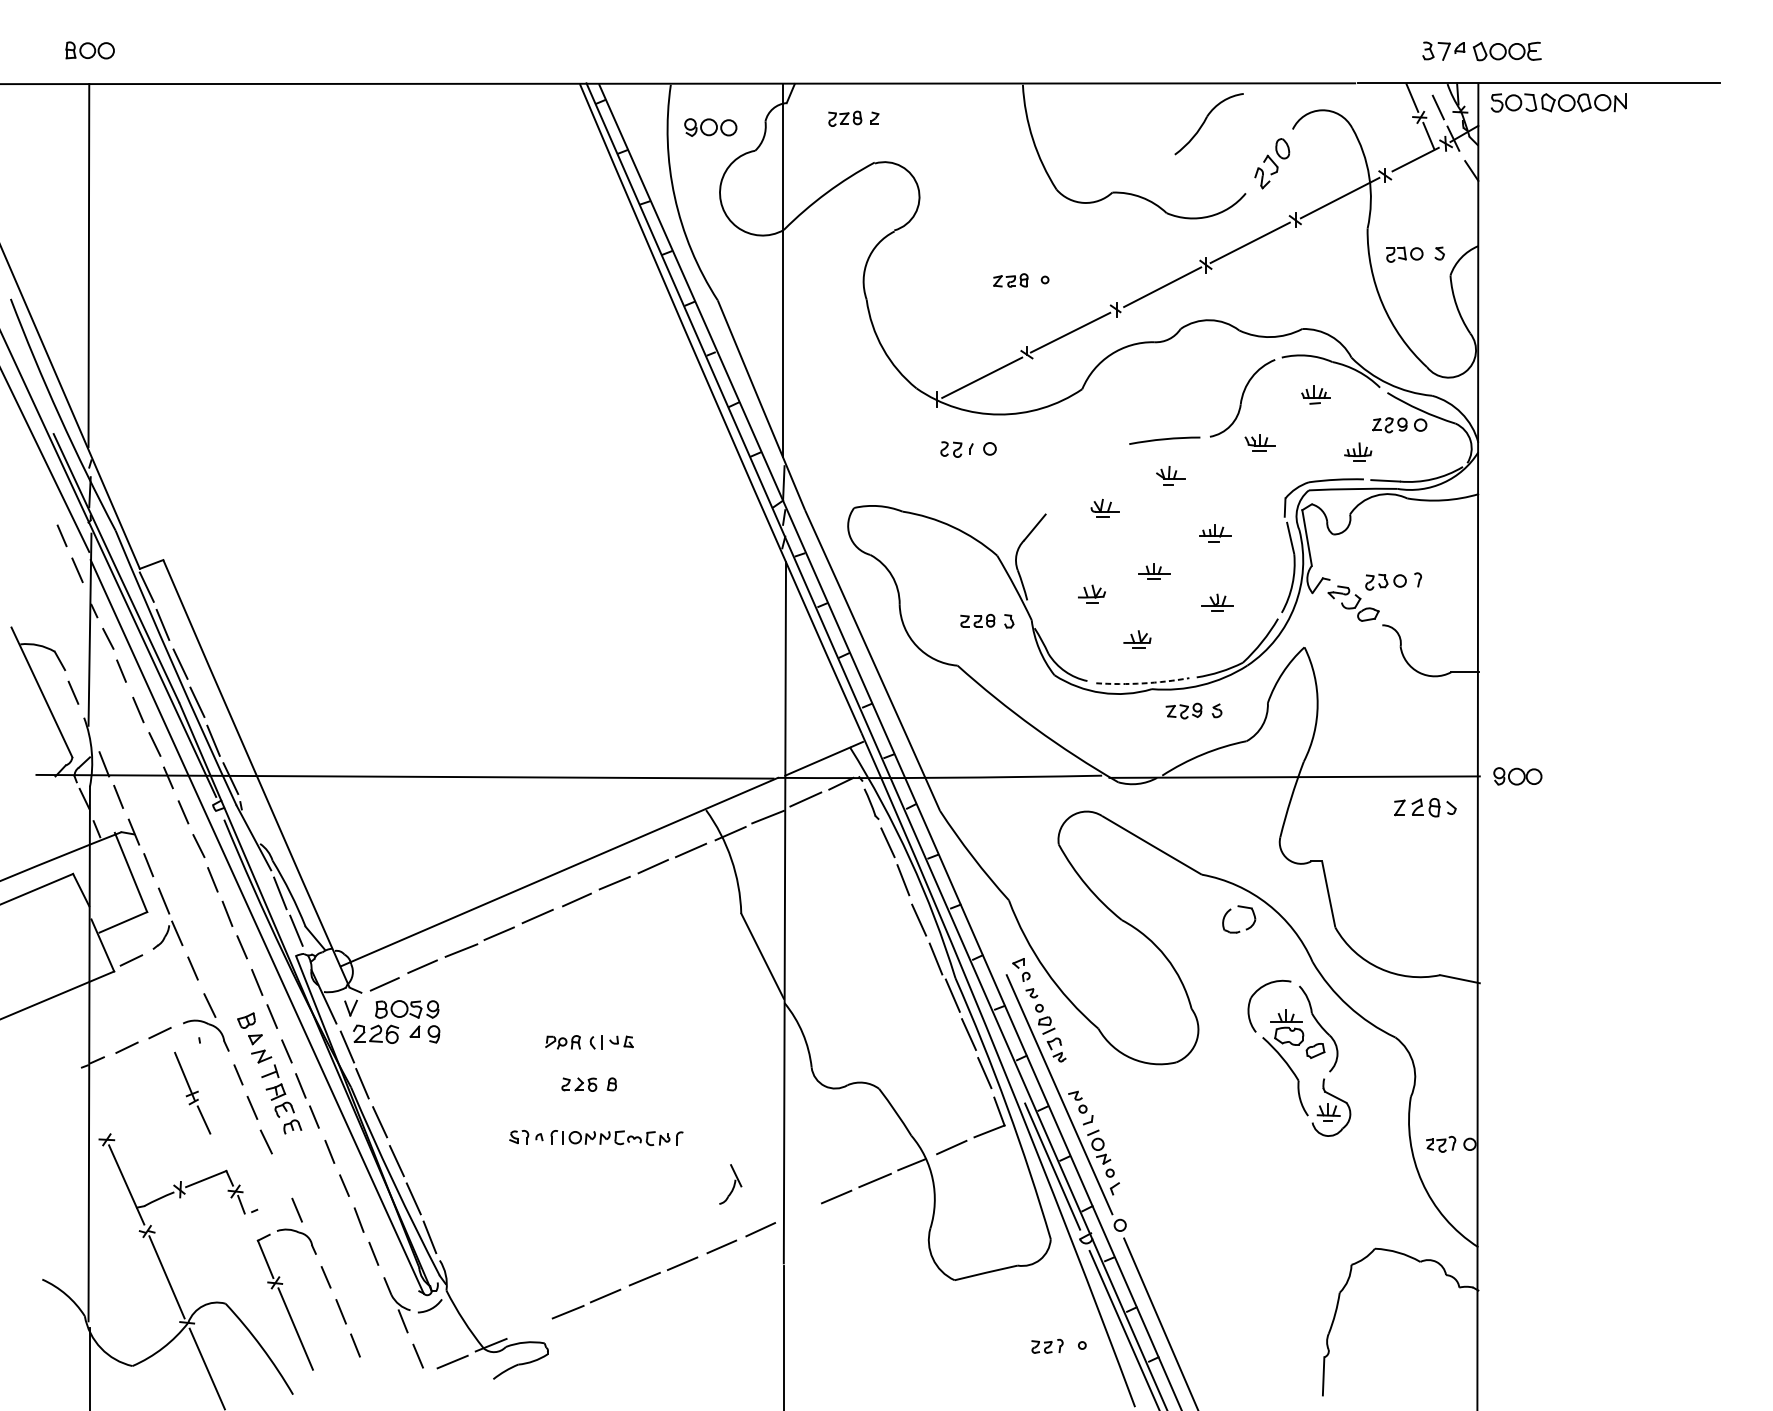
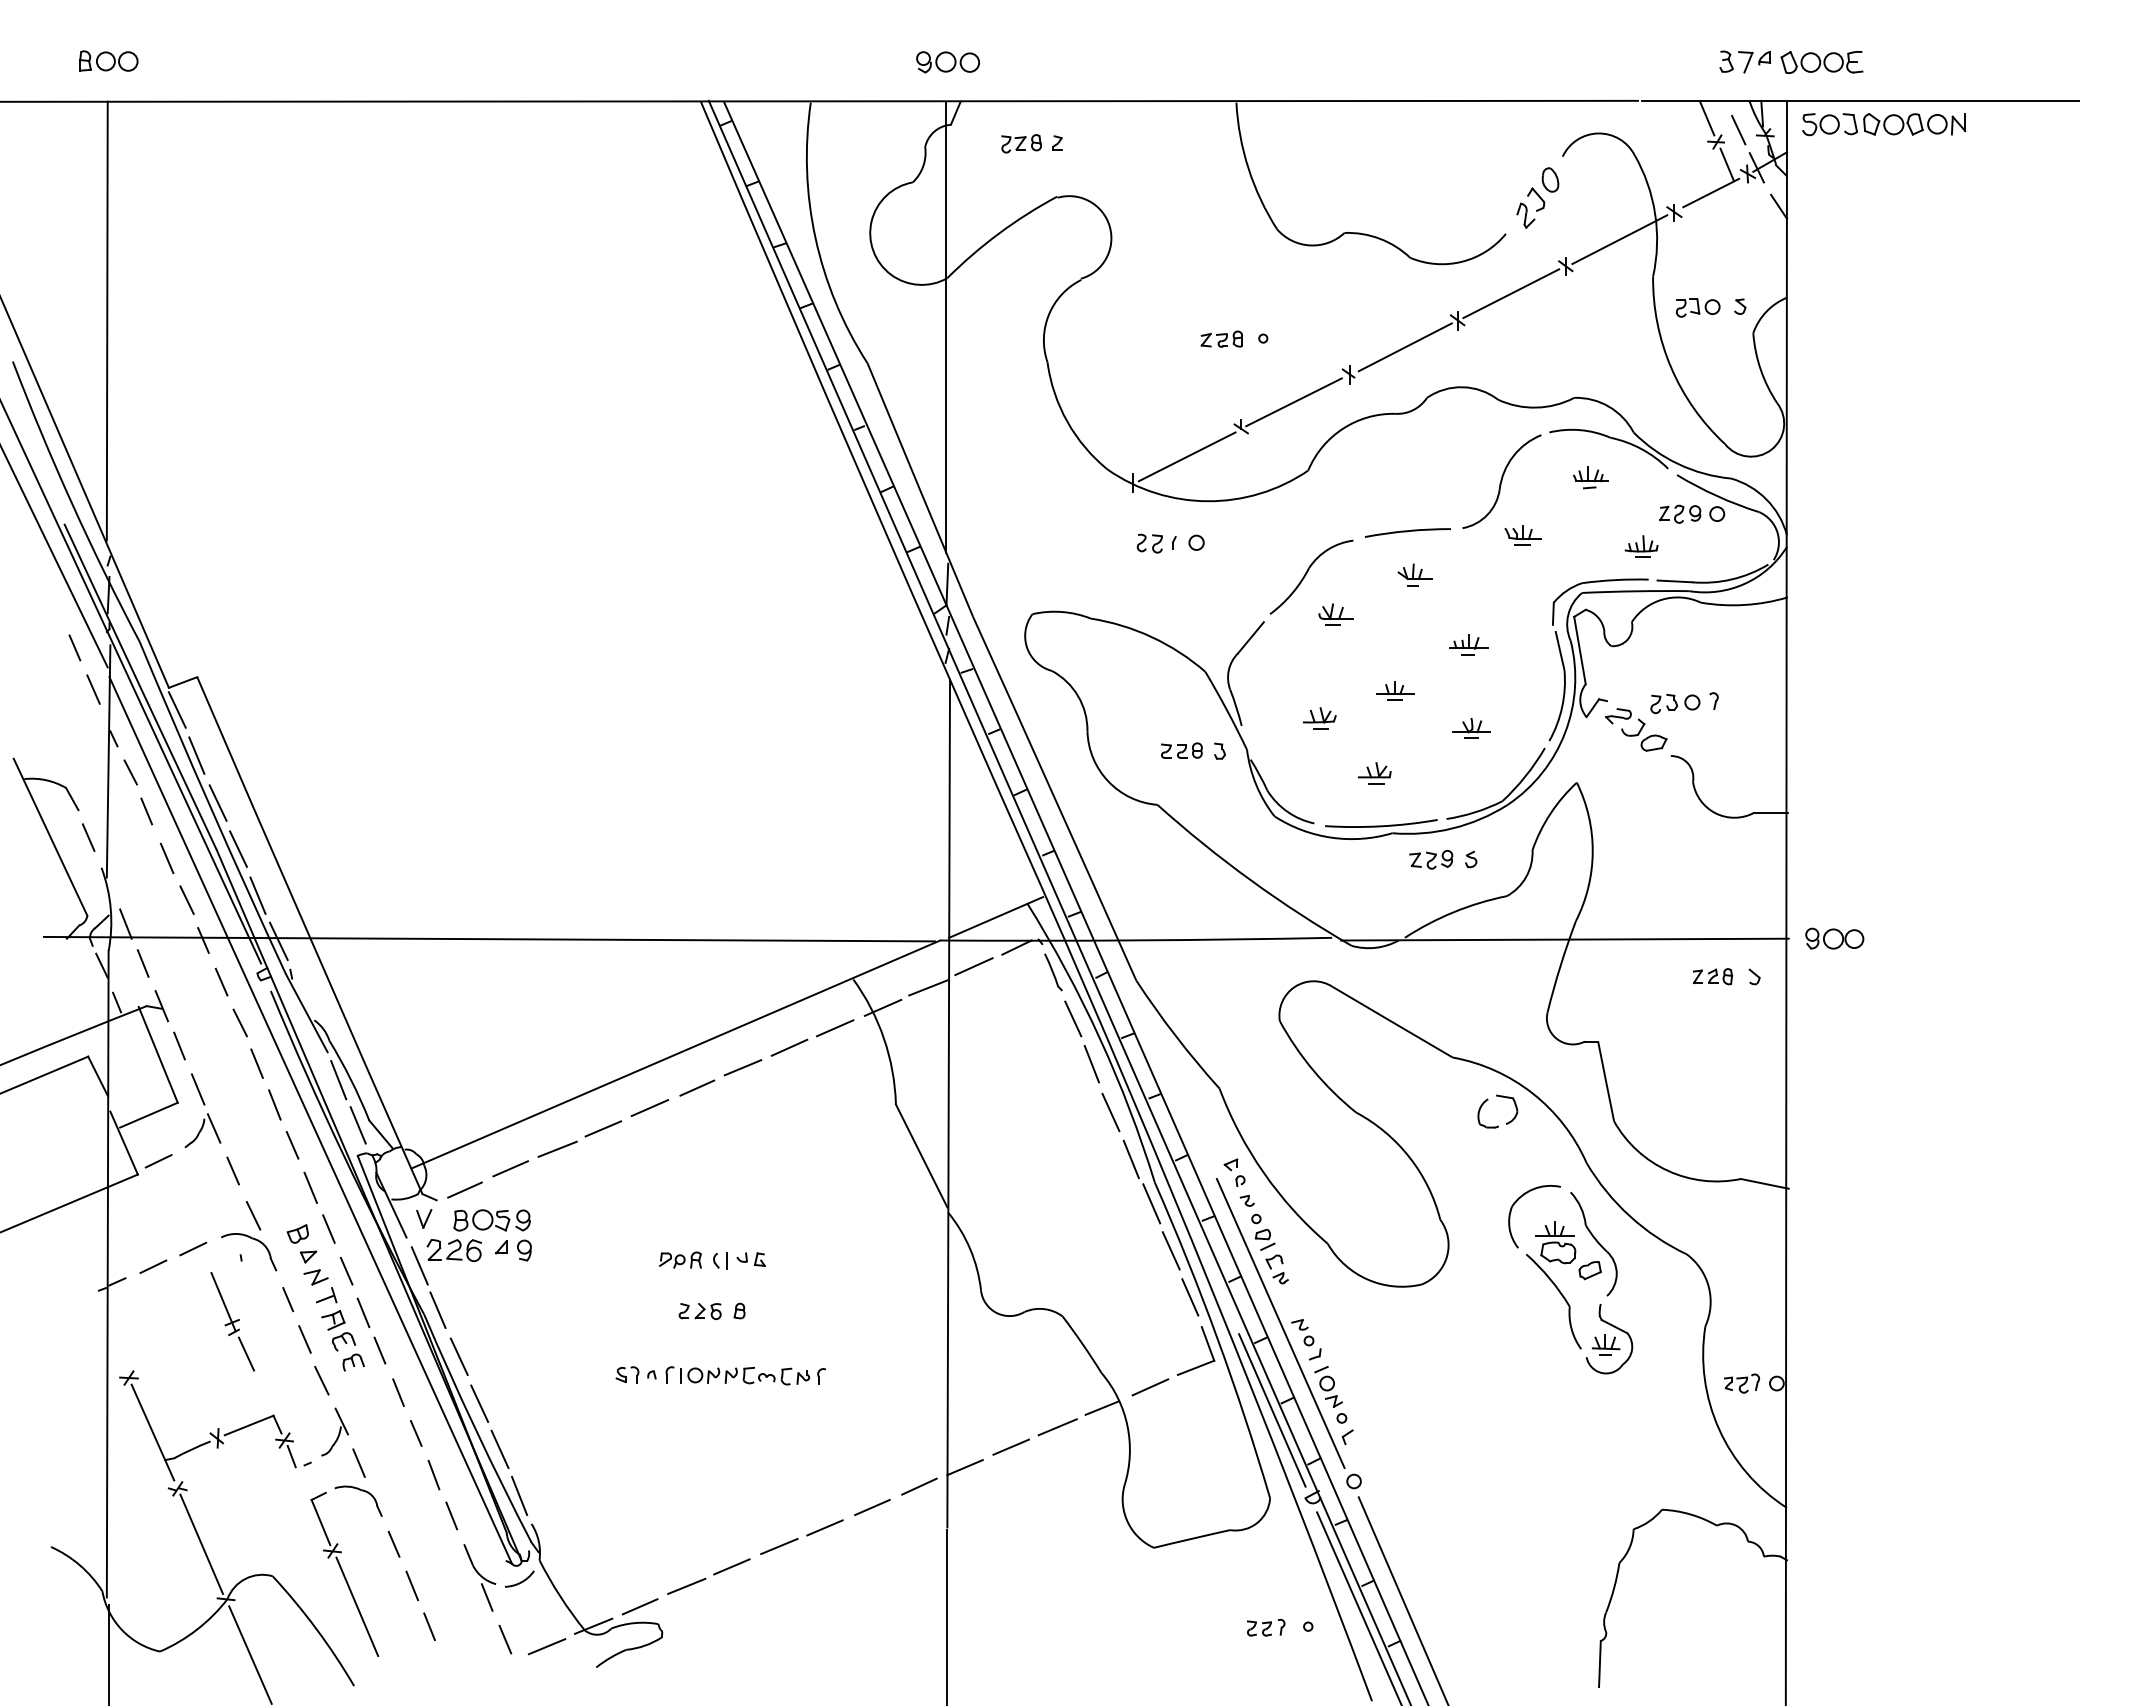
part: (1209, 123) -> (1311, 576), moved
part: (710, 127) -> (947, 62), moved
arc: (1142, 683) -> (1381, 826), dashed -> solid
part: (1416, 807) -> (1712, 976), size x0.71
part: (730, 1184) -> (334, 1431), moved
line: (797, 1213) -> (964, 1467), added
line: (529, 1328) -> (639, 1606), added

